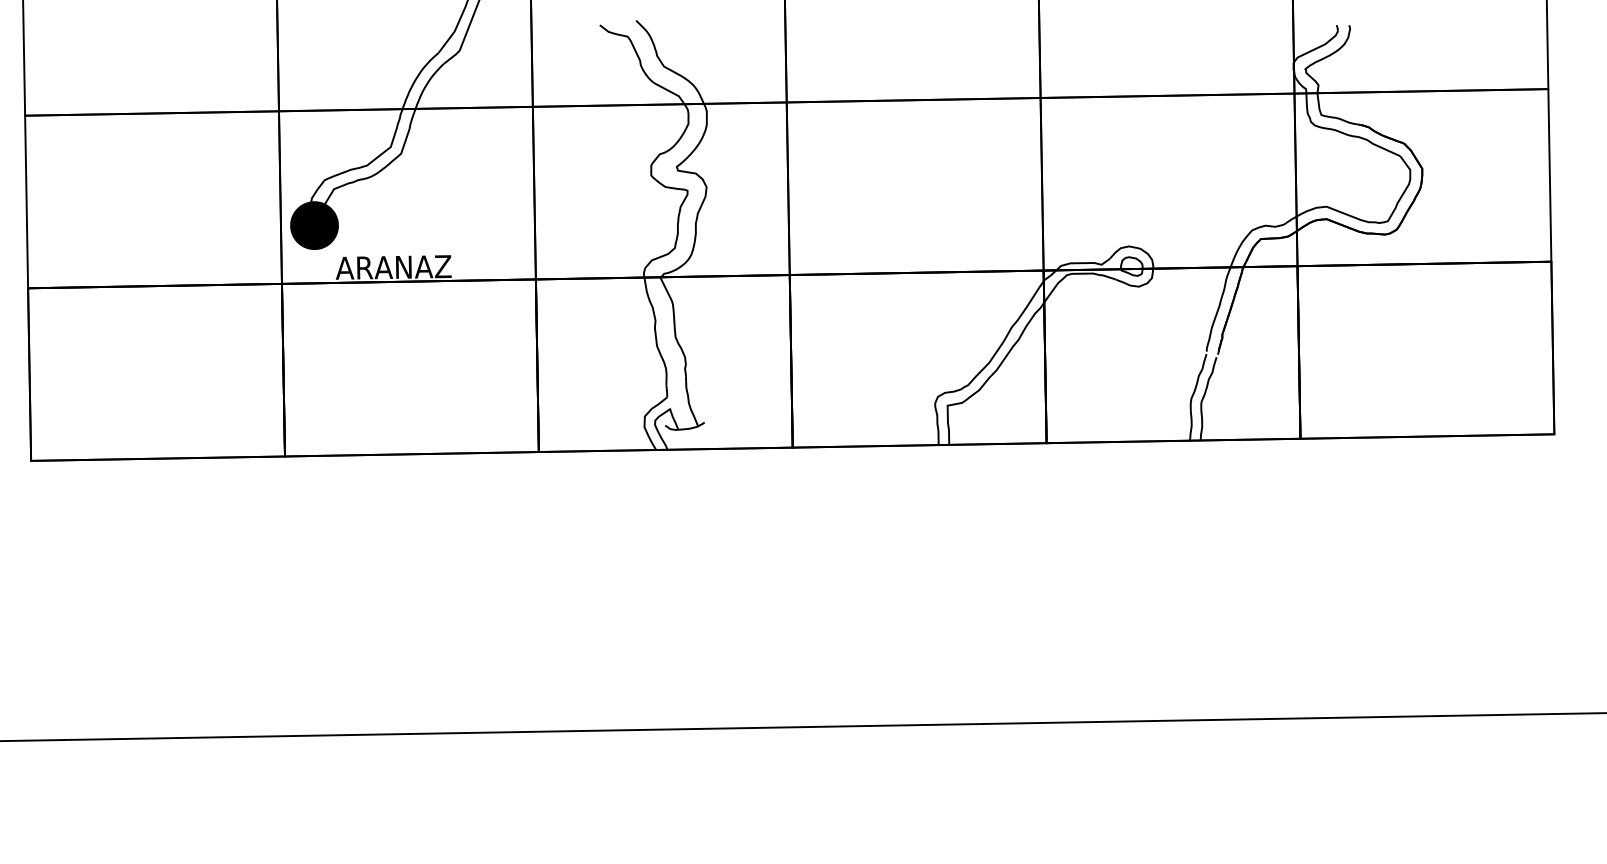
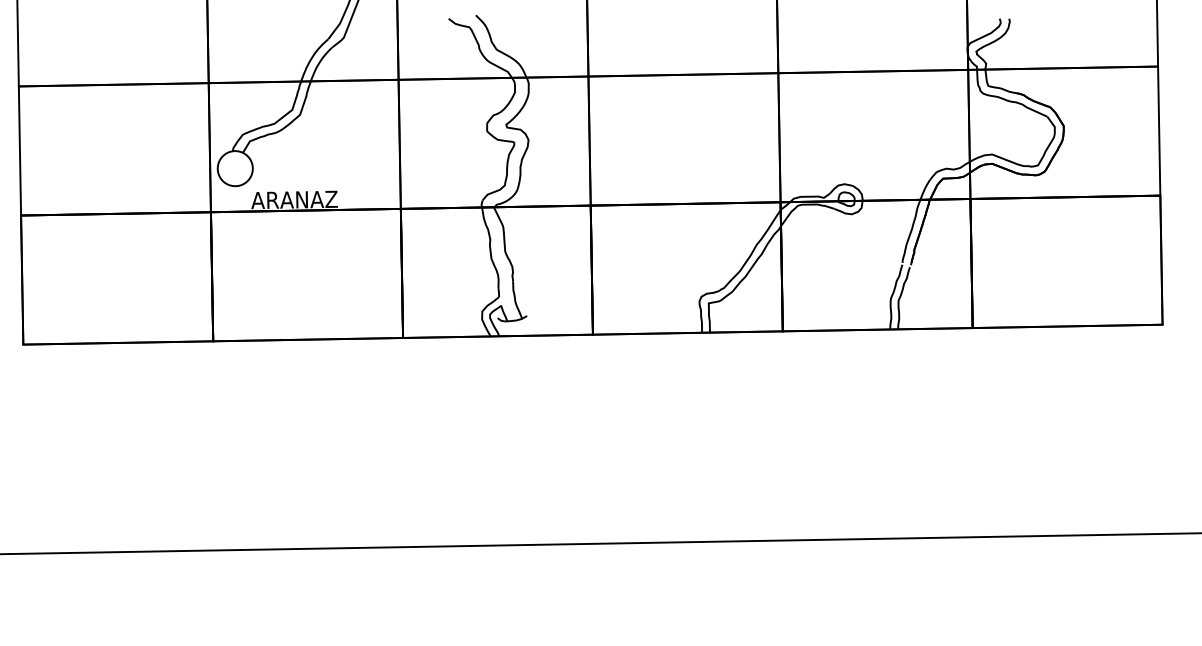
fill: (314, 225) -> (235, 168), removed
fill: (314, 225) -> (235, 168), removed

